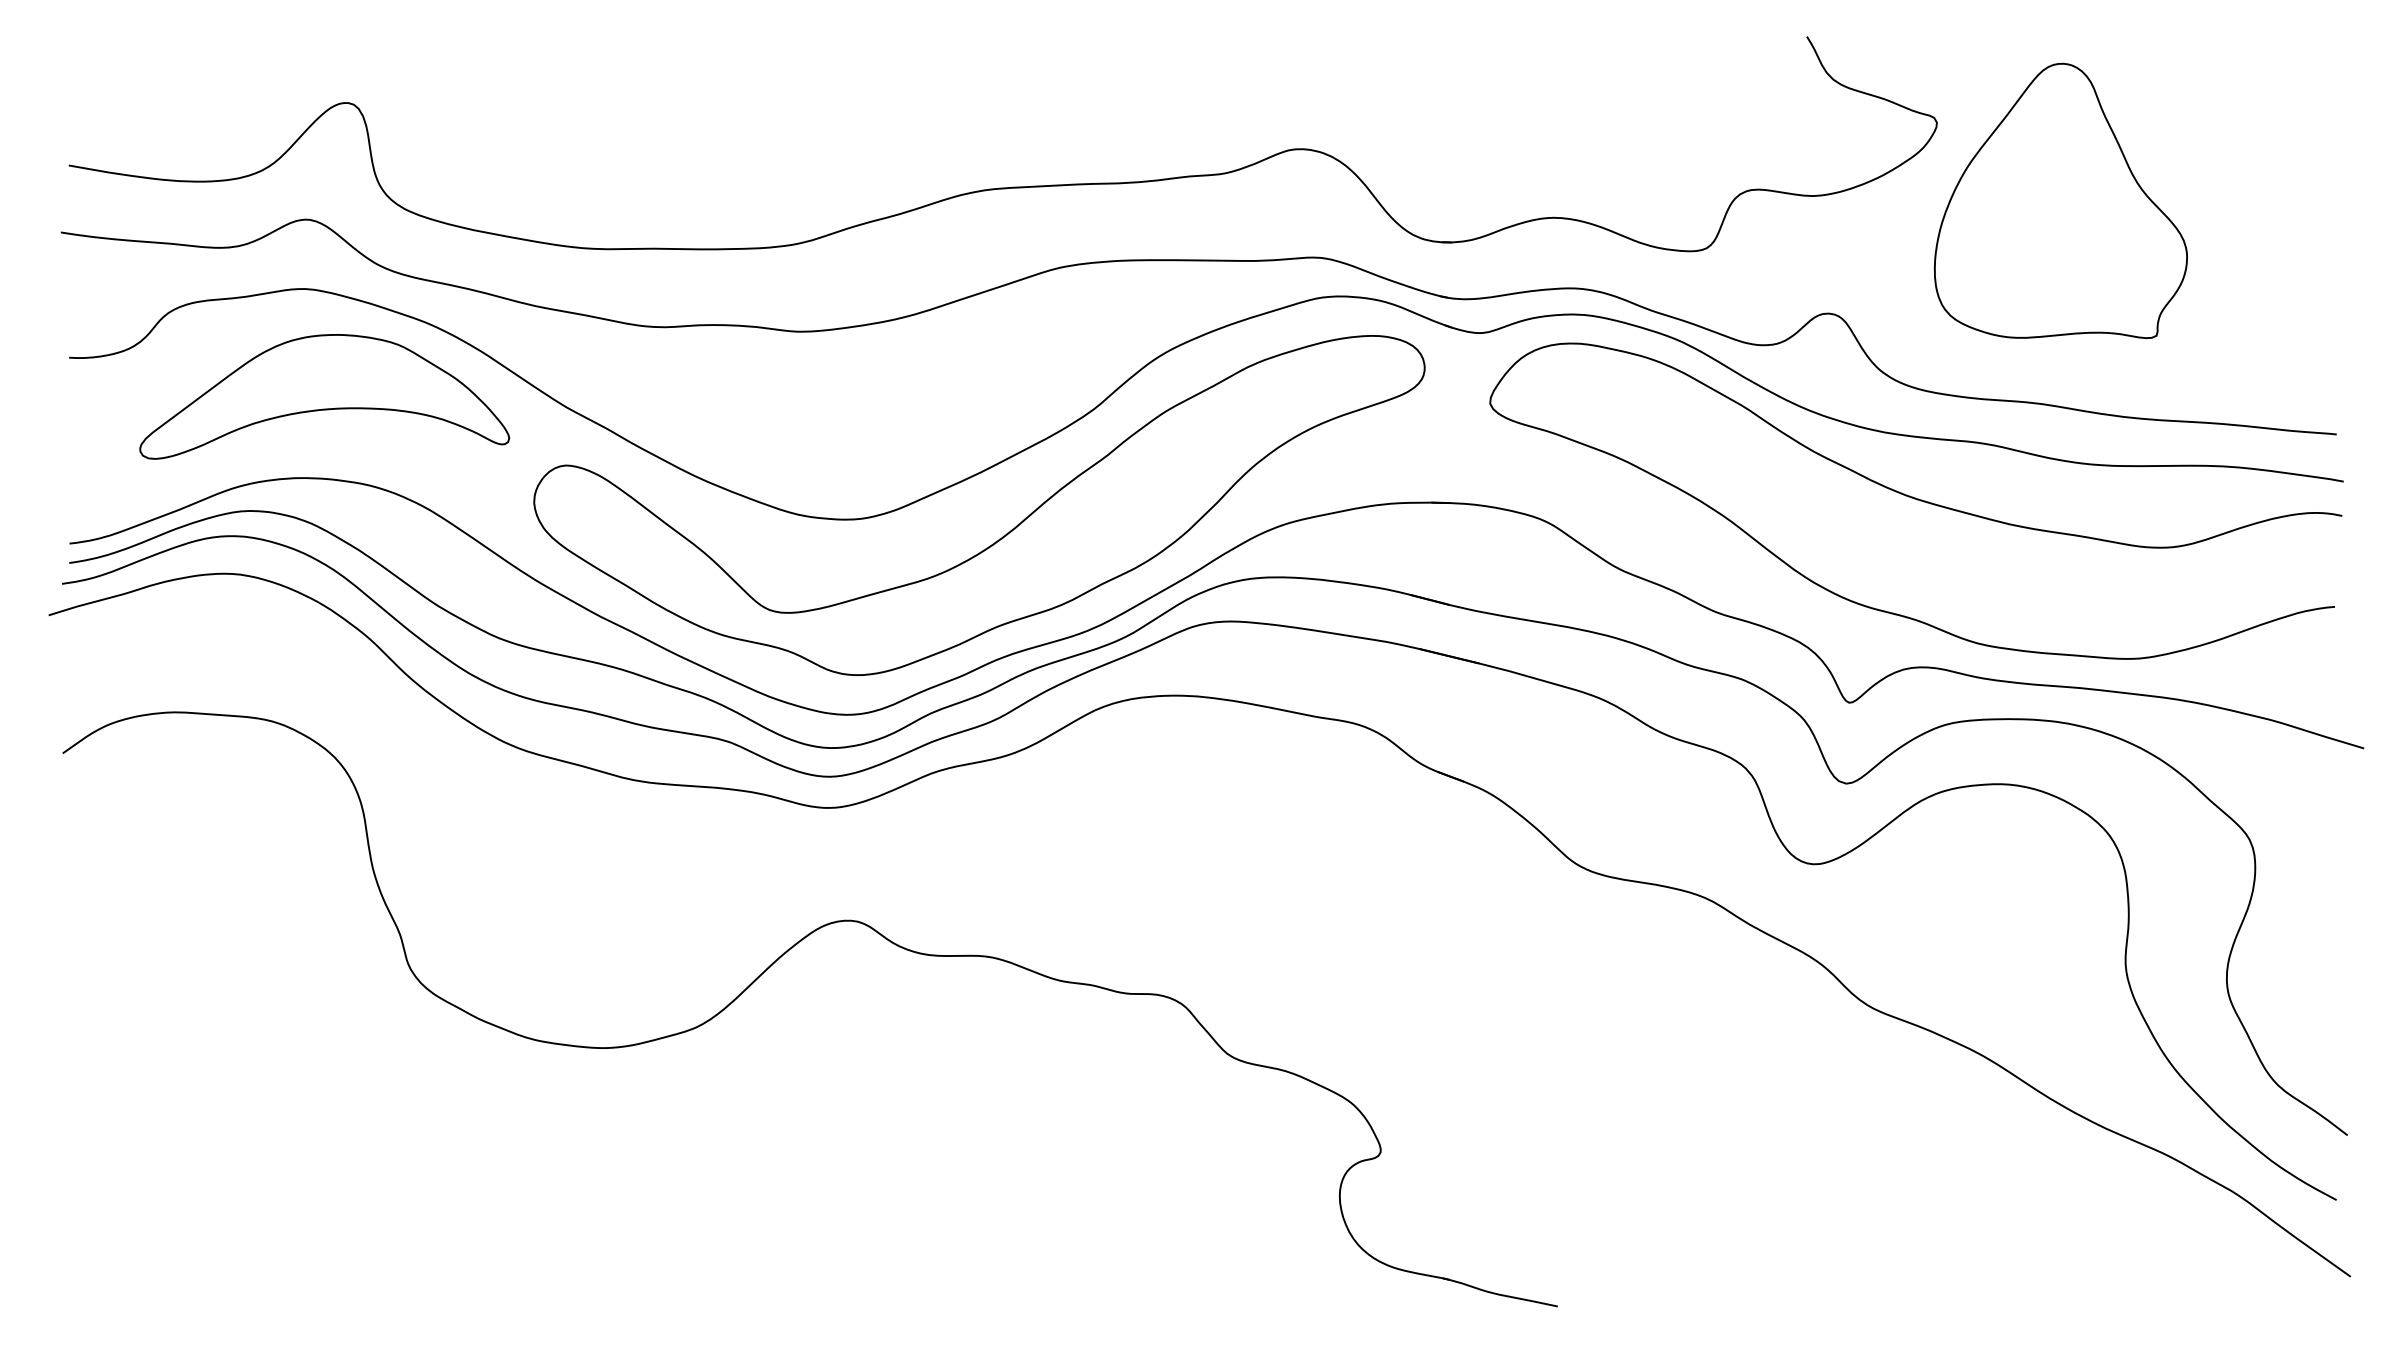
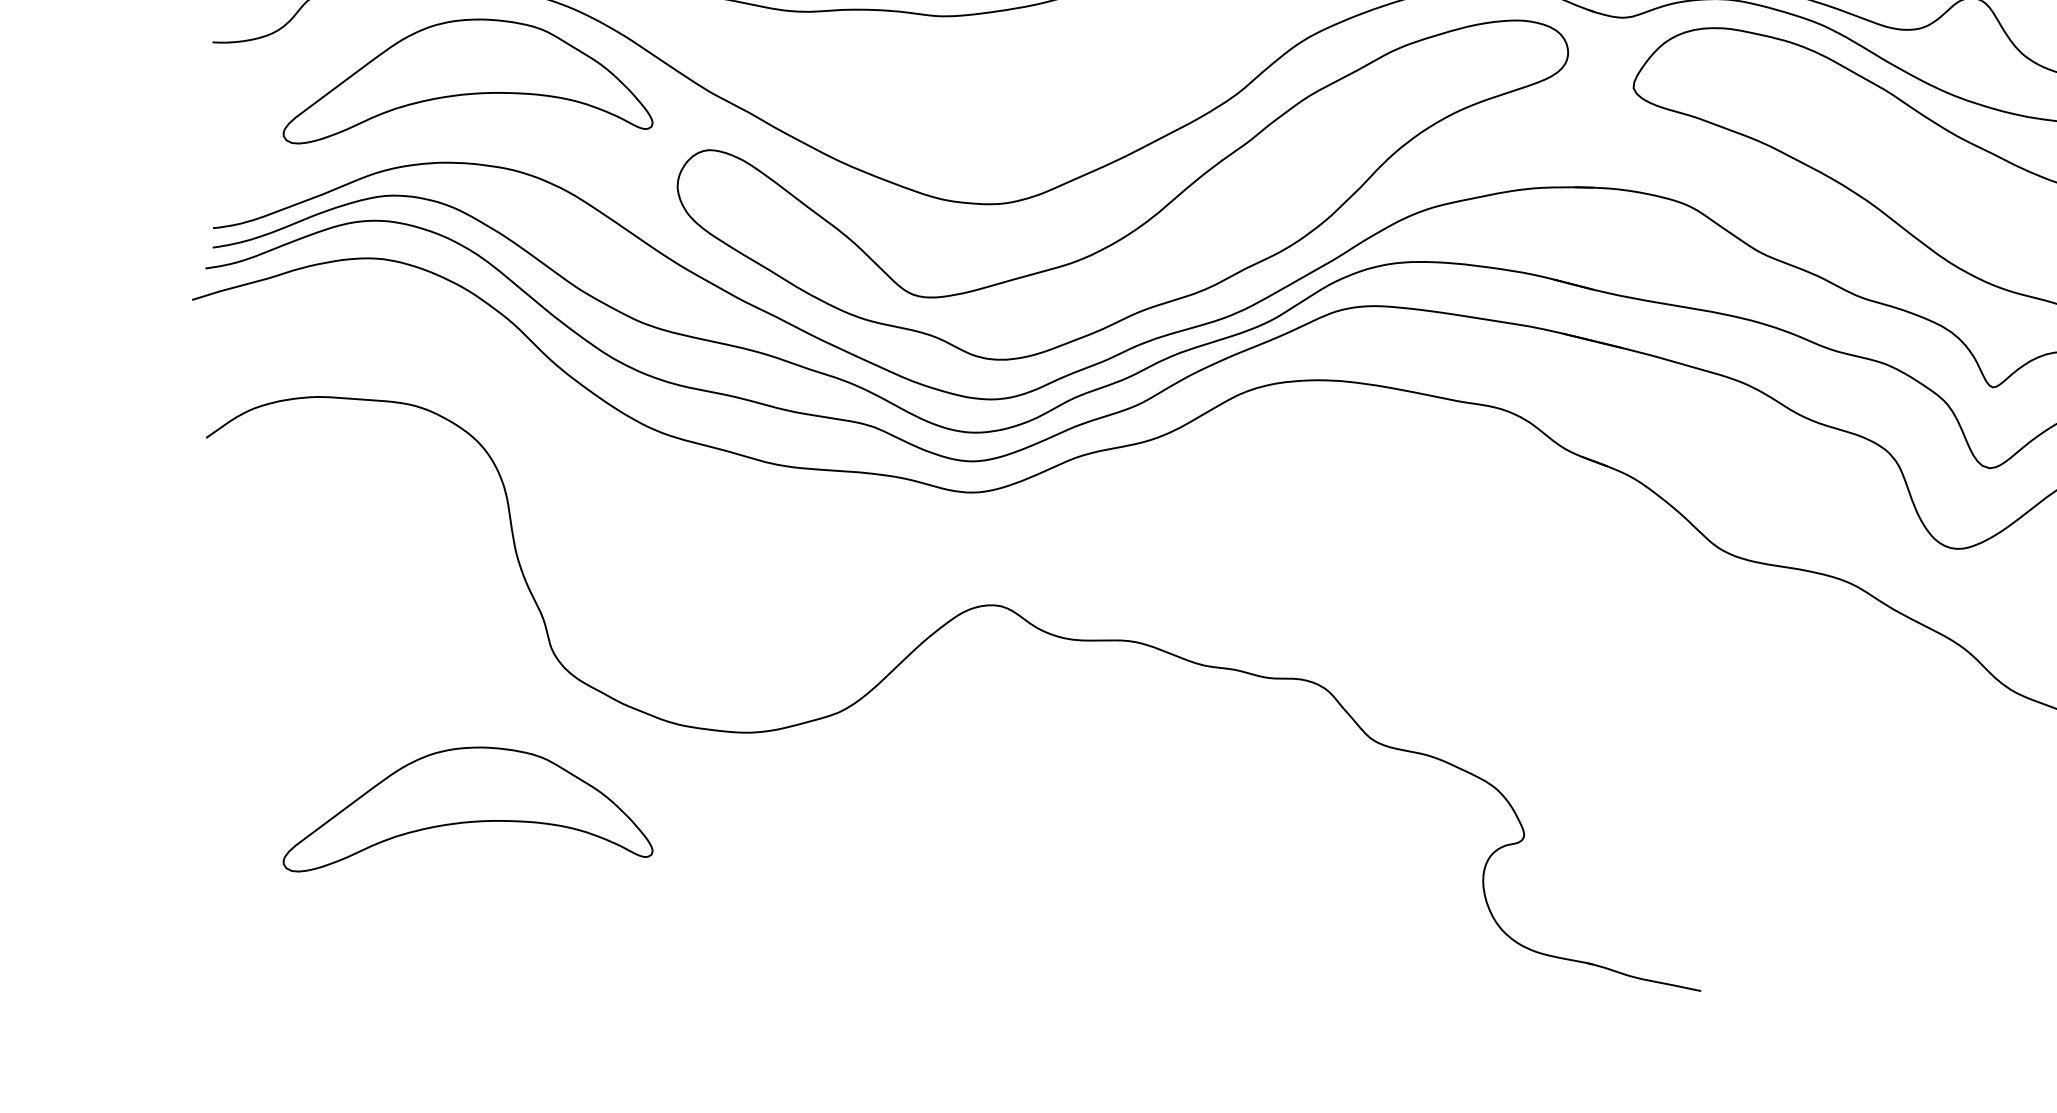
part: (324, 1124) -> (467, 809), added

